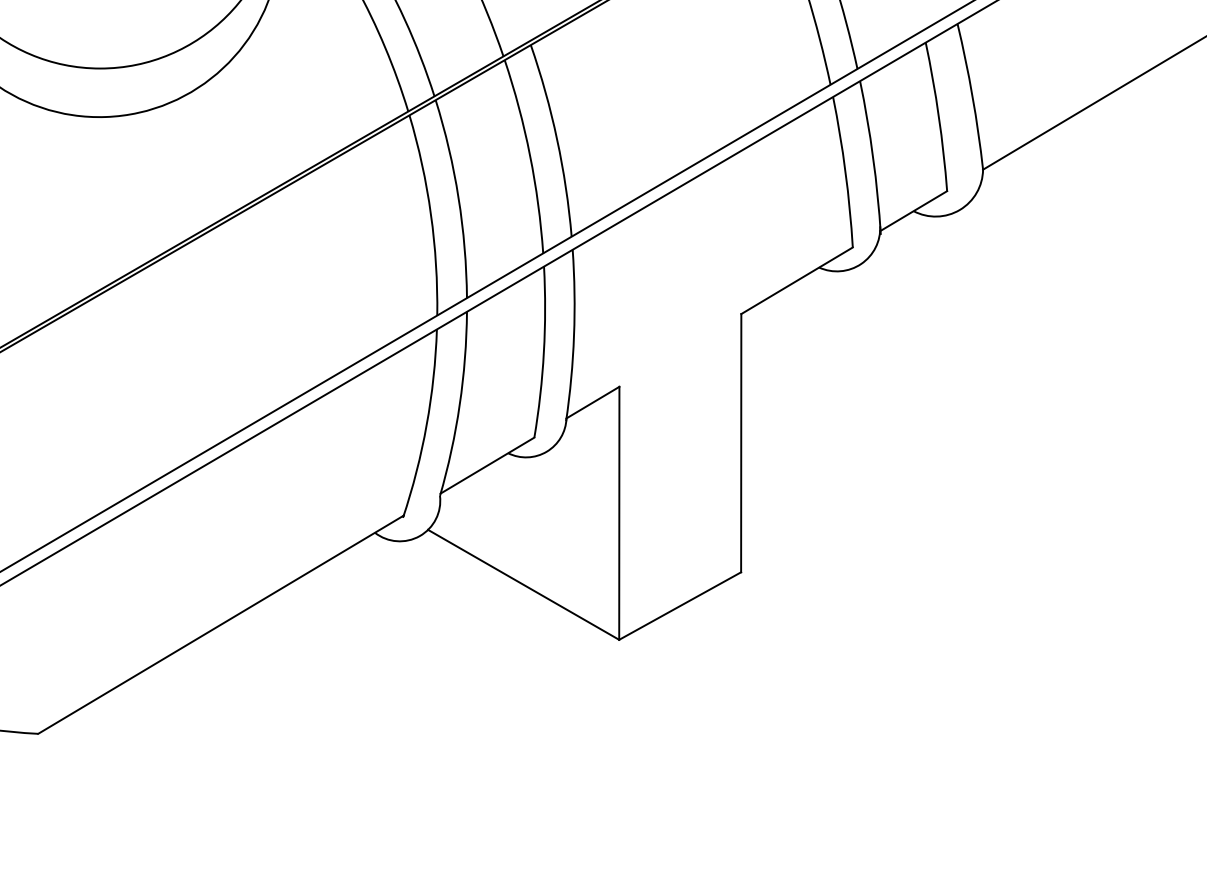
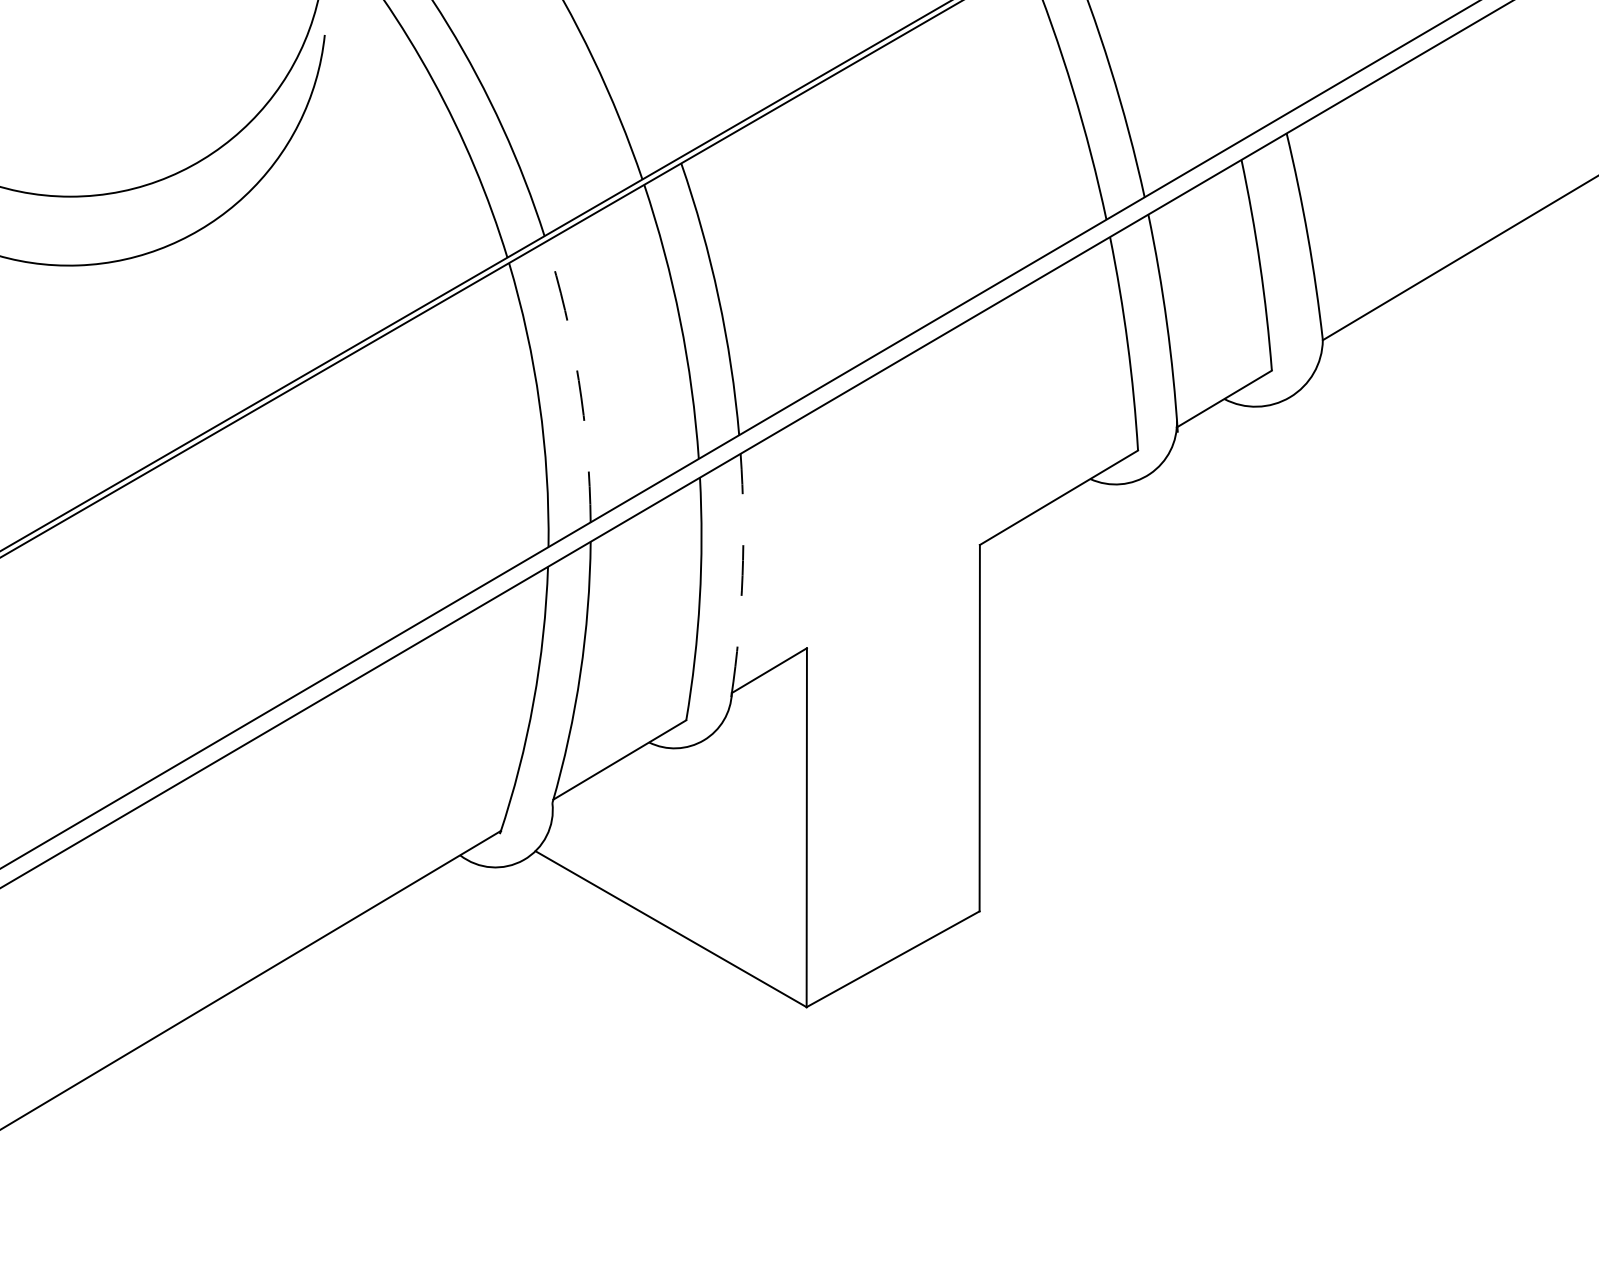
arc: (458, 198) -> (578, 381), solid -> dashed
arc: (574, 335) -> (743, 575), solid -> dashed

